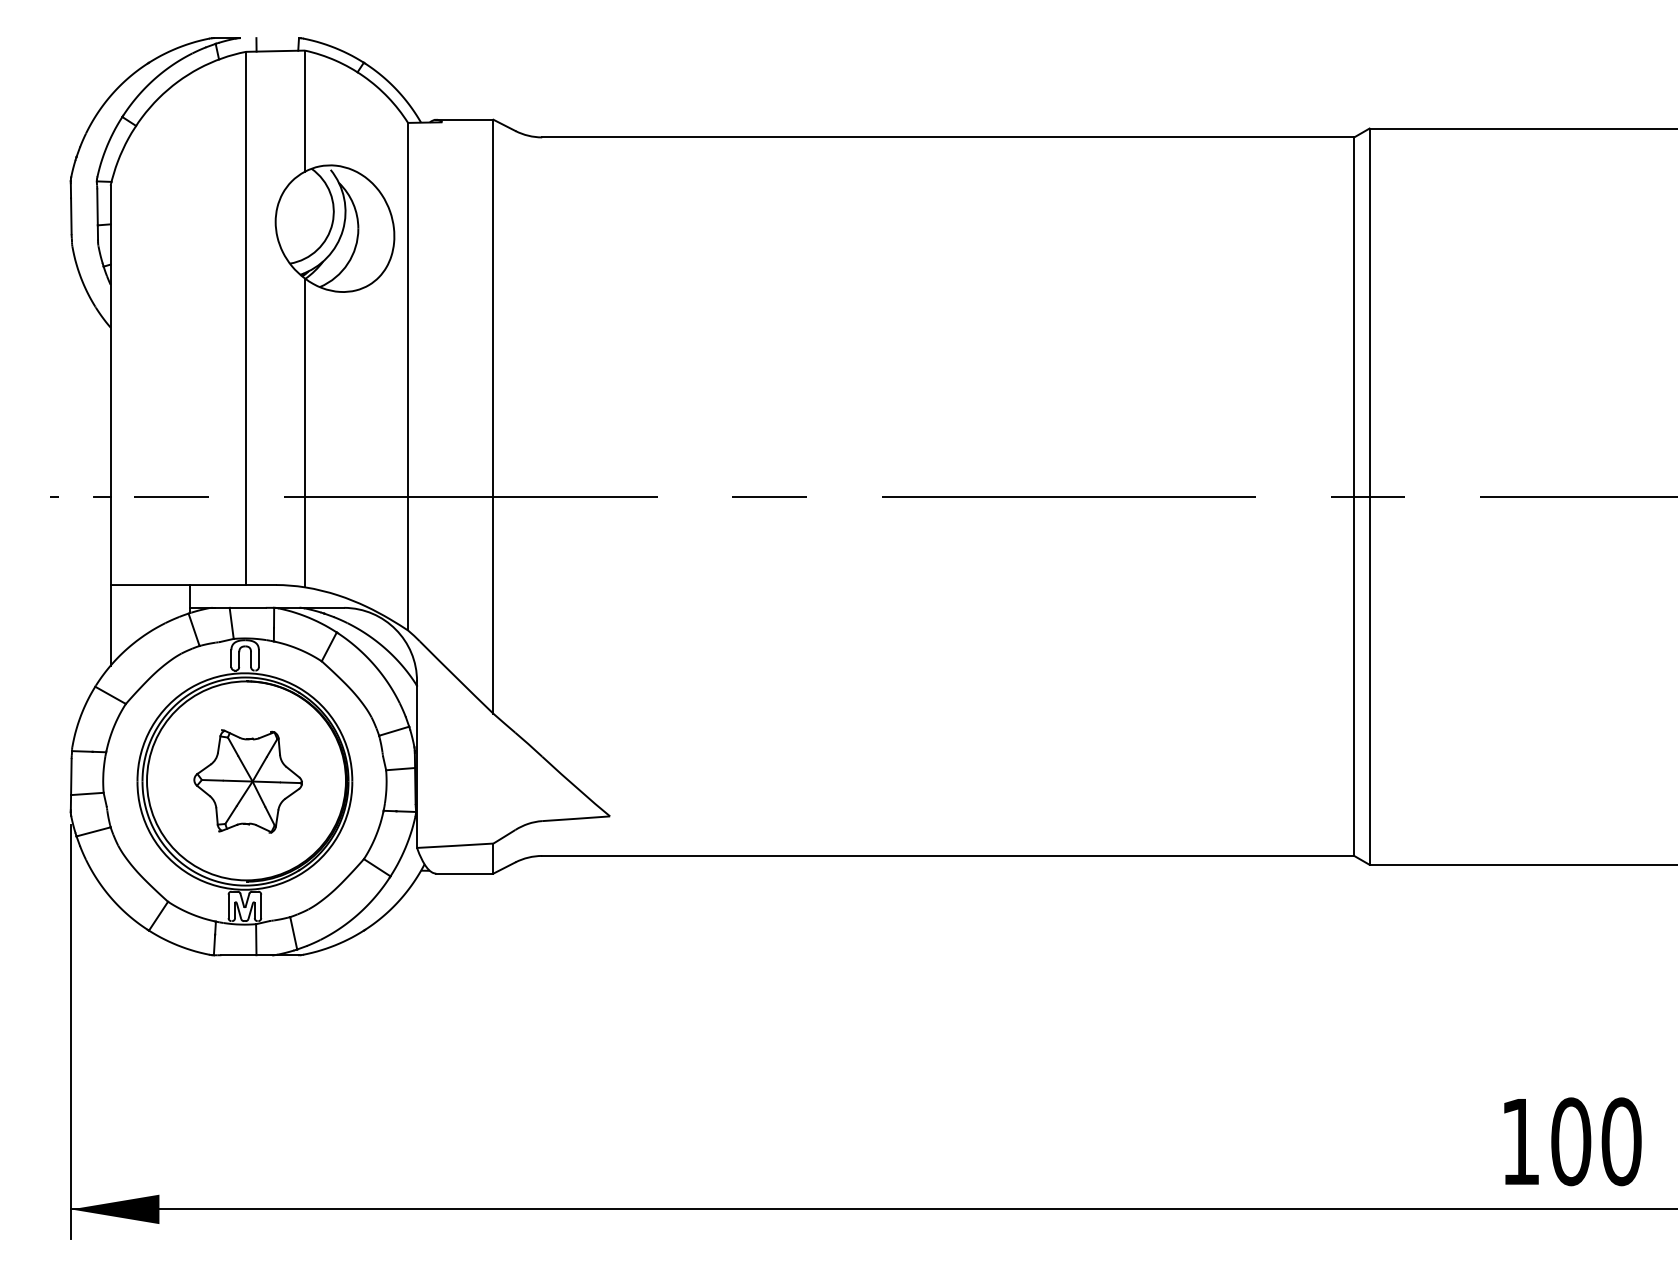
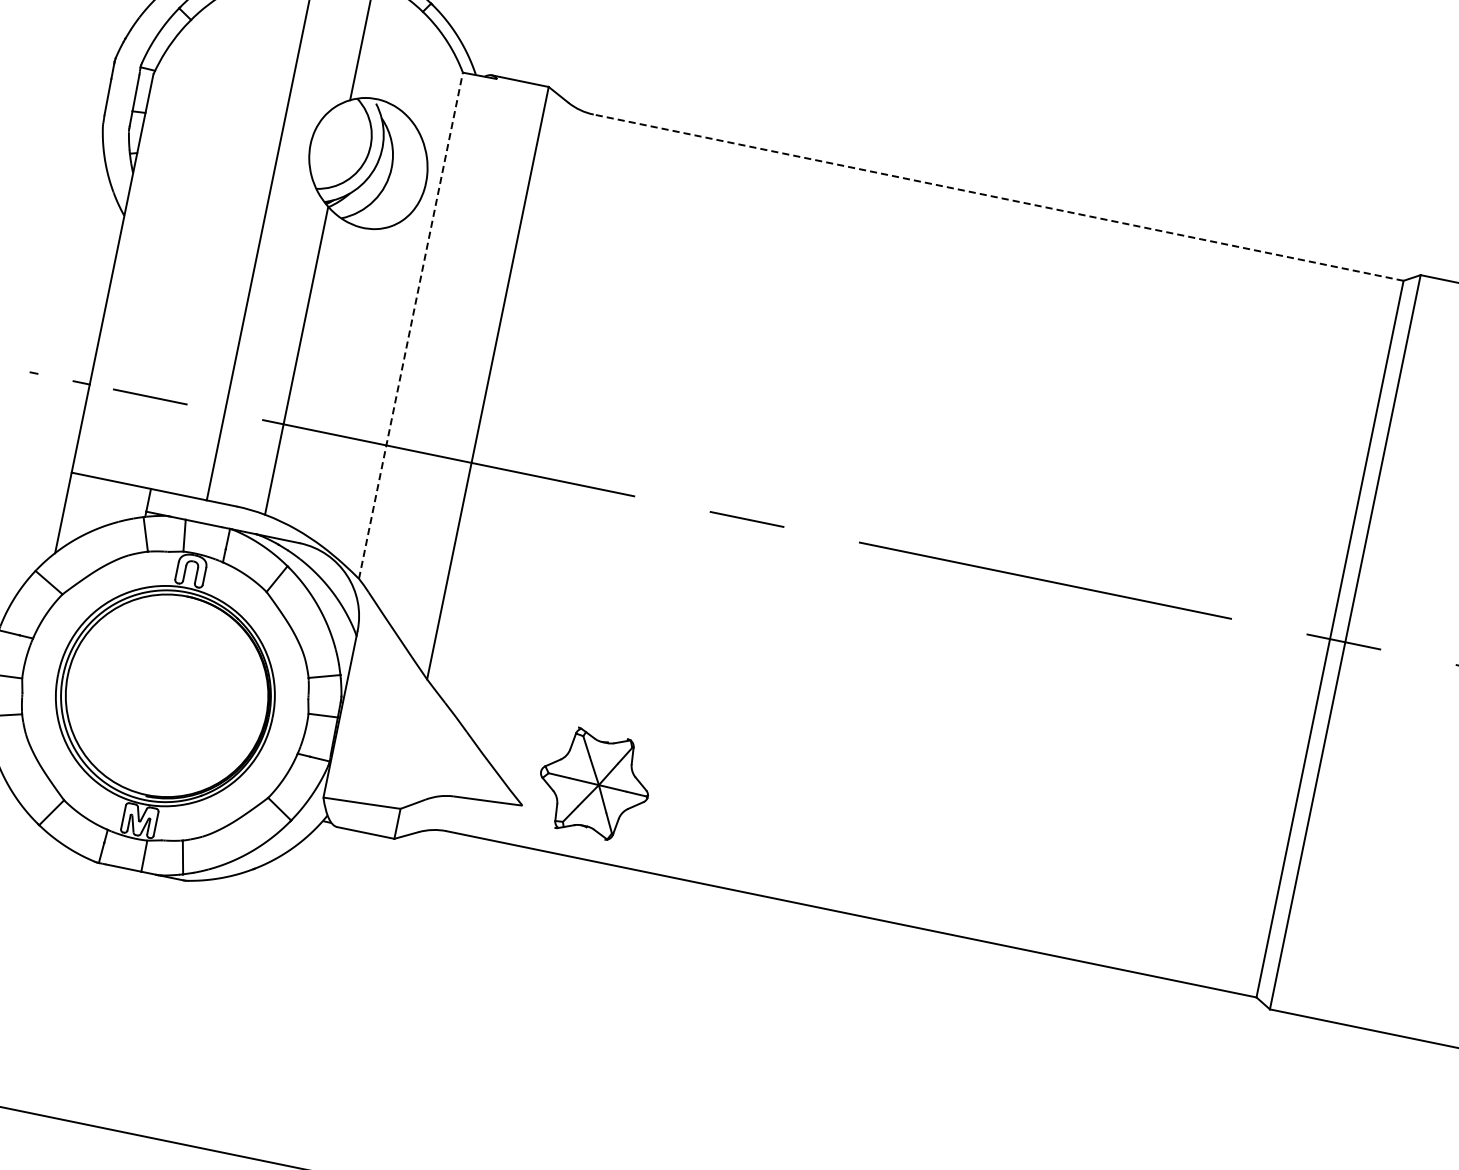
line: (947, 137) -> (997, 197), solid -> dashed
line: (408, 376) -> (411, 325), solid -> dashed
part: (247, 781) -> (593, 784), moved

